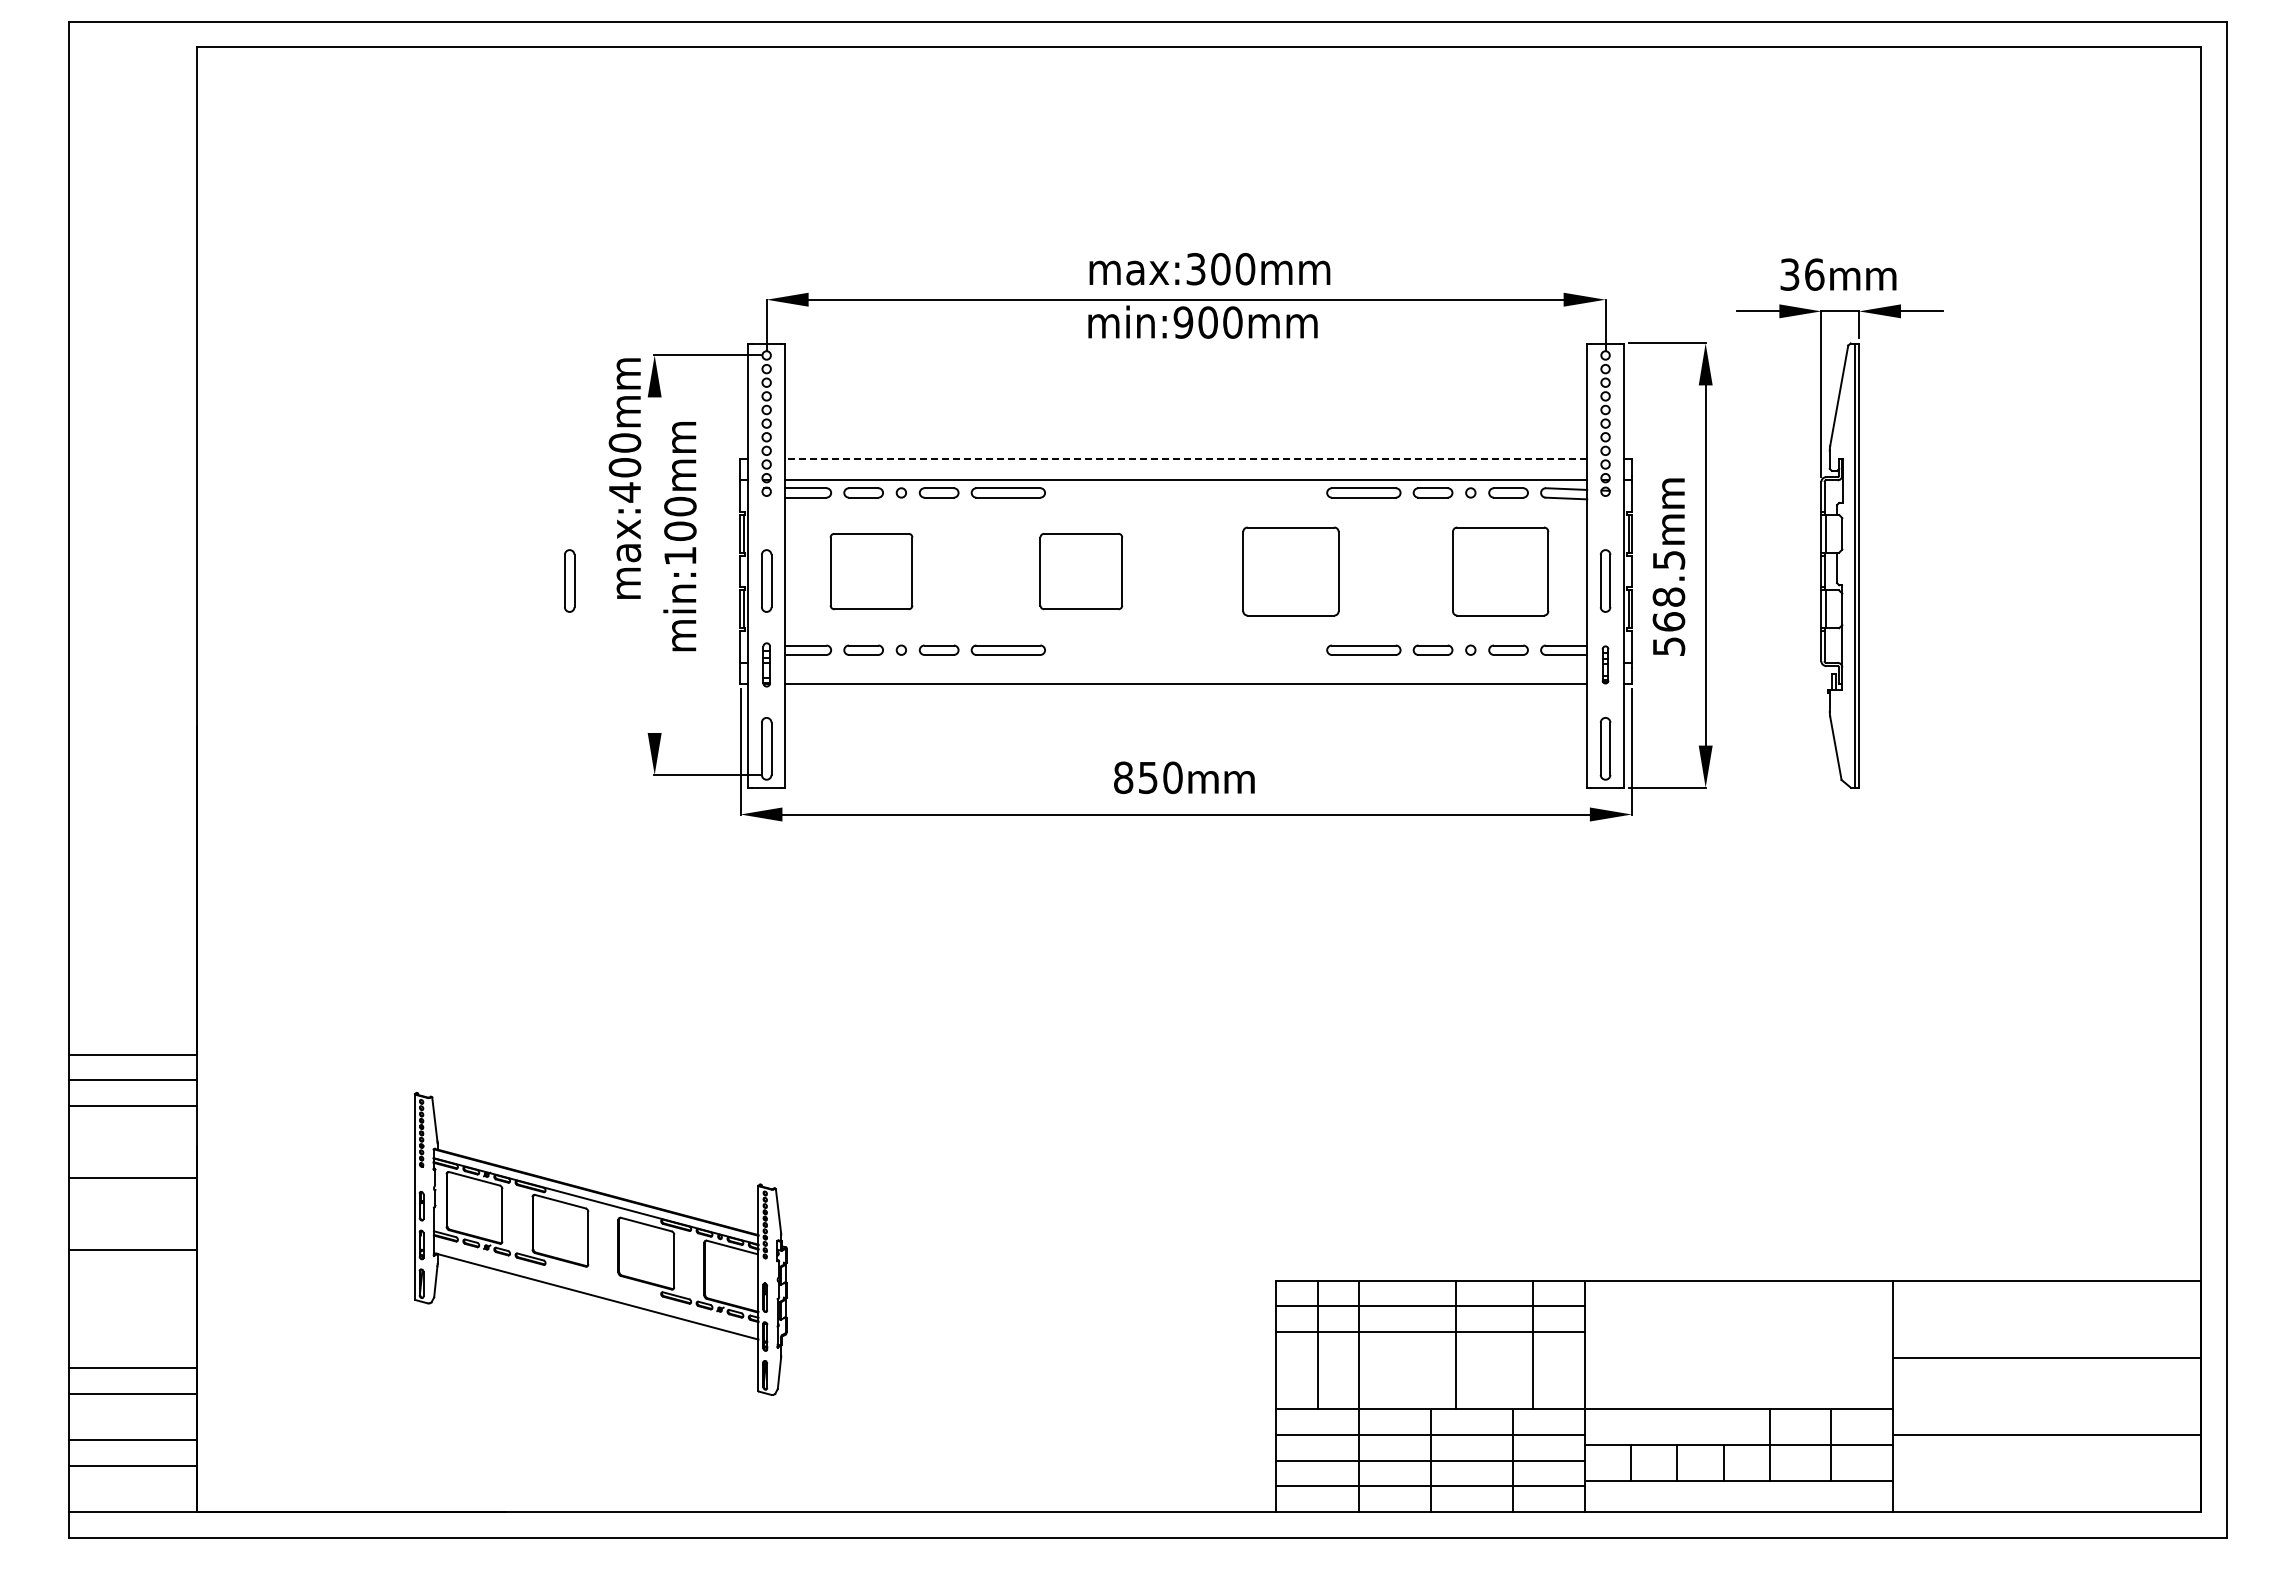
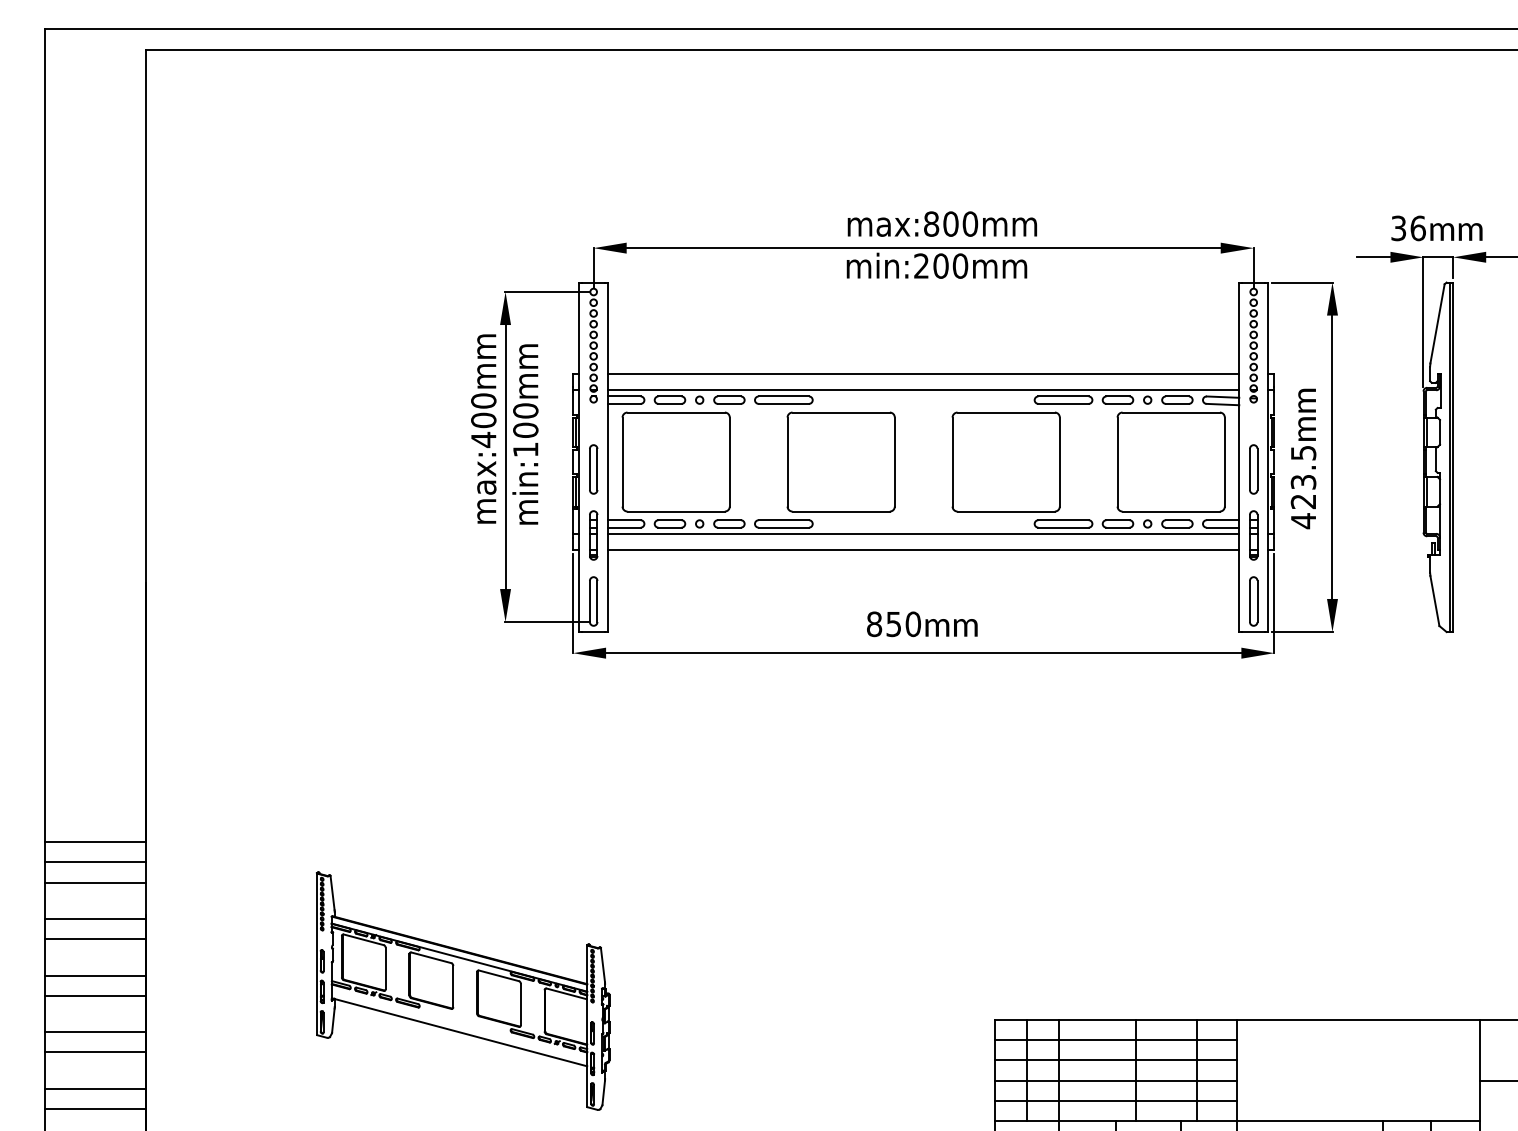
text: (1195, 269) -> (931, 224), max:300mm -> max:800mm
text: (1183, 322) -> (921, 266), min:900mm -> min:200mm
line: (1185, 459) -> (923, 373), dashed -> solid
text: (624, 478) -> (483, 428), moved
line: (654, 564) -> (505, 456), added
part: (871, 571) -> (676, 461), size x1.67
part: (1081, 571) -> (841, 461), size x1.67
part: (1290, 571) -> (1005, 461), size x1.43
part: (1500, 571) -> (1171, 461), size x1.43
part: (569, 580) -> (438, 469), removed
text: (1668, 621) -> (1303, 501), 568.5 -> 423.5
line: (1186, 662) -> (923, 533), added
part: (766, 664) -> (593, 535), size x1.43
part: (1605, 664) -> (1253, 535), size x1.67
line: (132, 1152) -> (94, 919), added
line: (132, 1224) -> (94, 975), added
line: (132, 1296) -> (94, 1032), added
line: (132, 1321) -> (94, 1052), added
line: (1430, 1357) -> (1115, 1080), added
line: (1430, 1383) -> (1115, 1100), added

